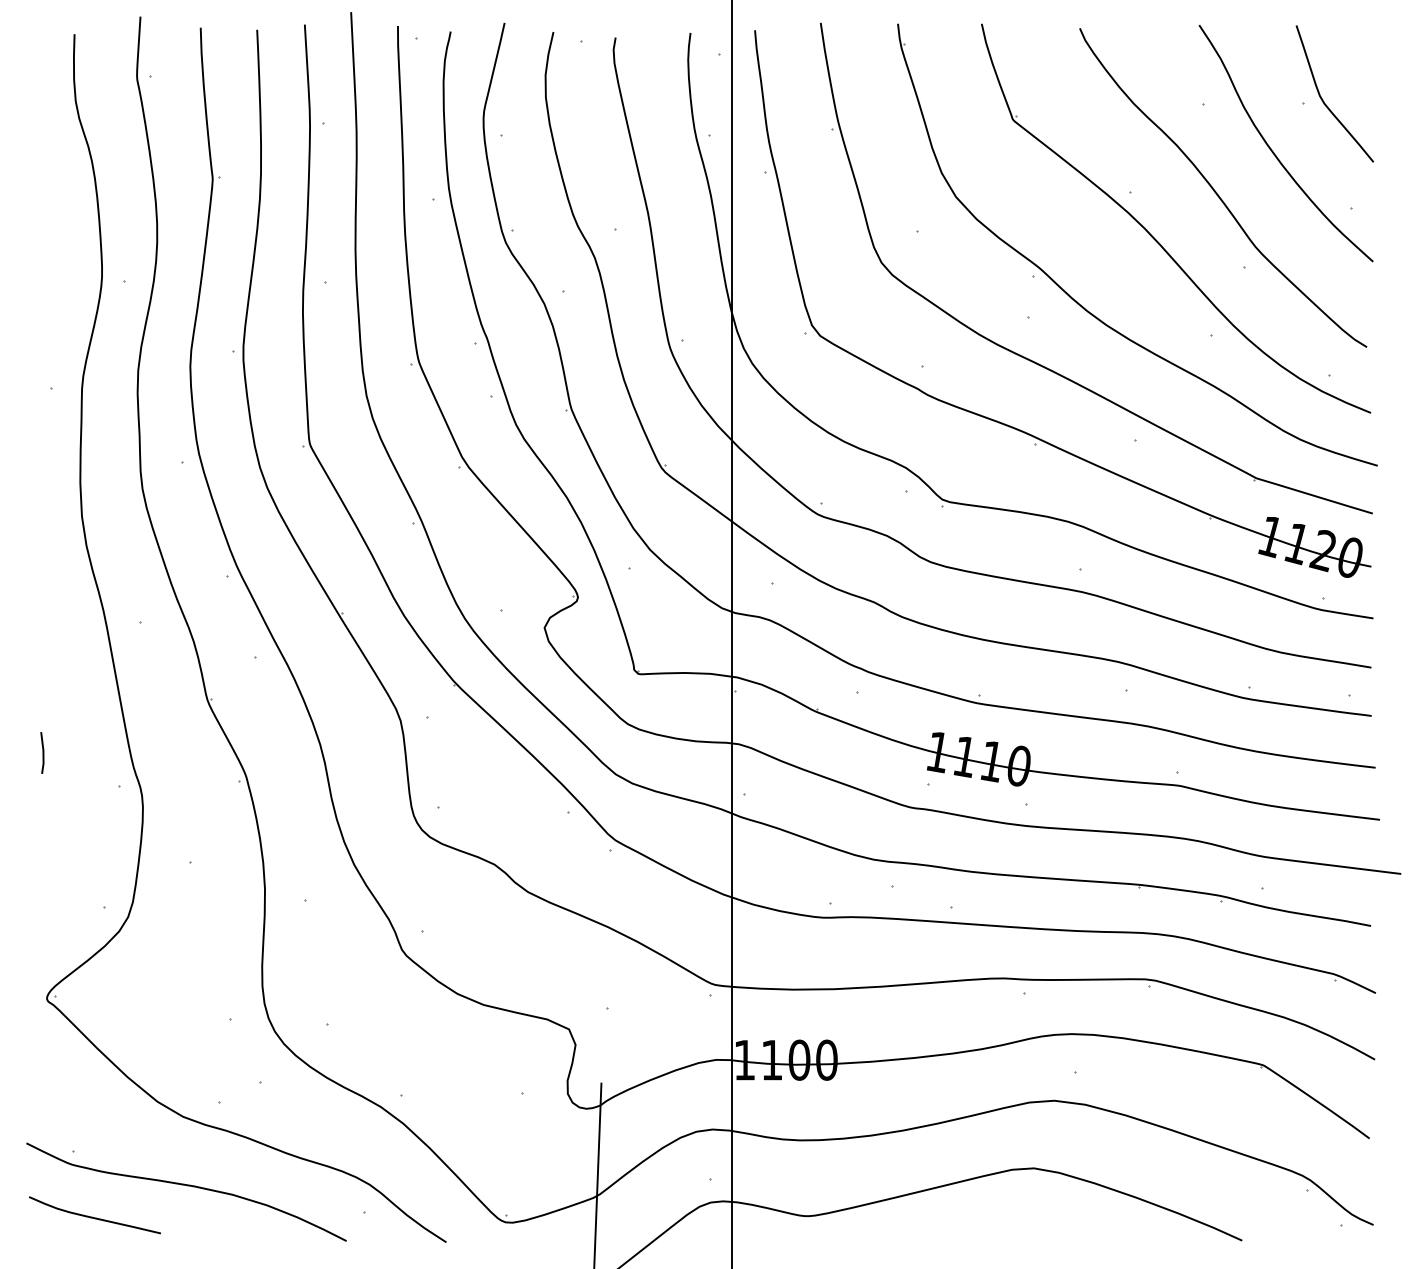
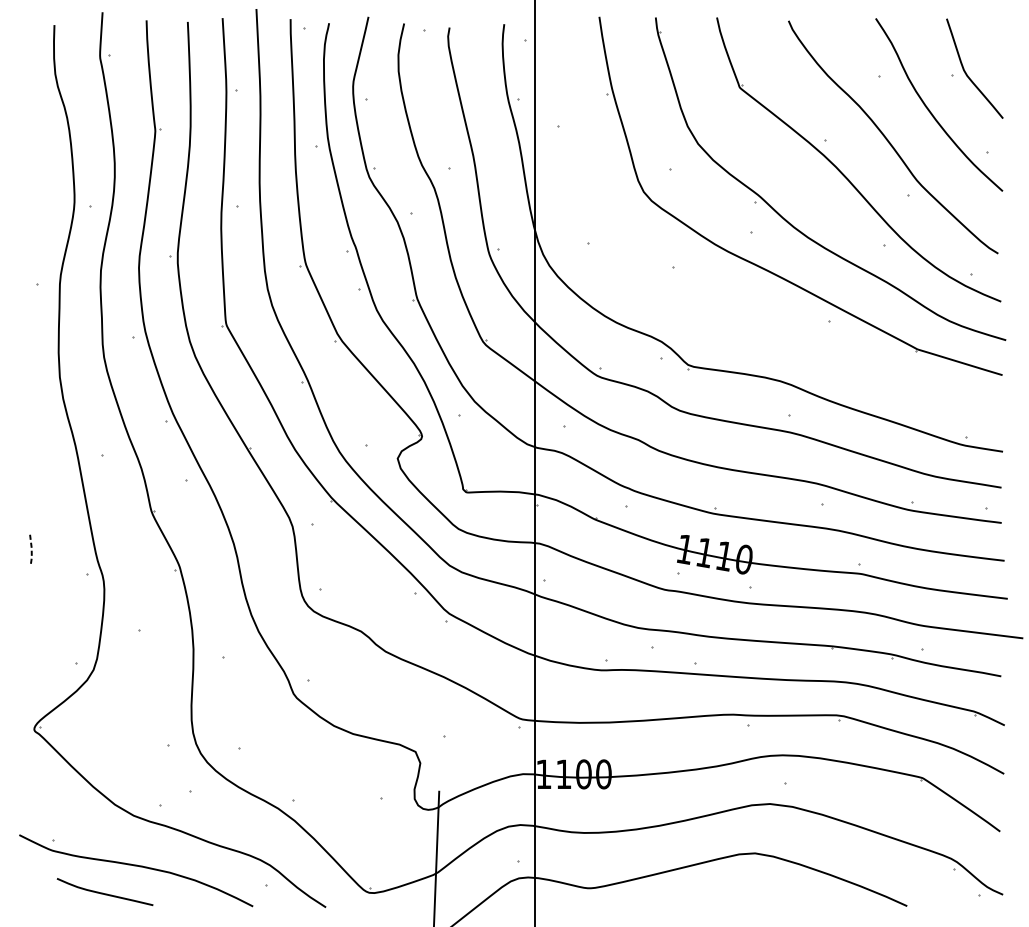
part: (1013, 426) -> (740, 311), removed
line: (43, 753) -> (31, 550), solid -> dashed
curve: (94, 1217) -> (104, 893), moved

